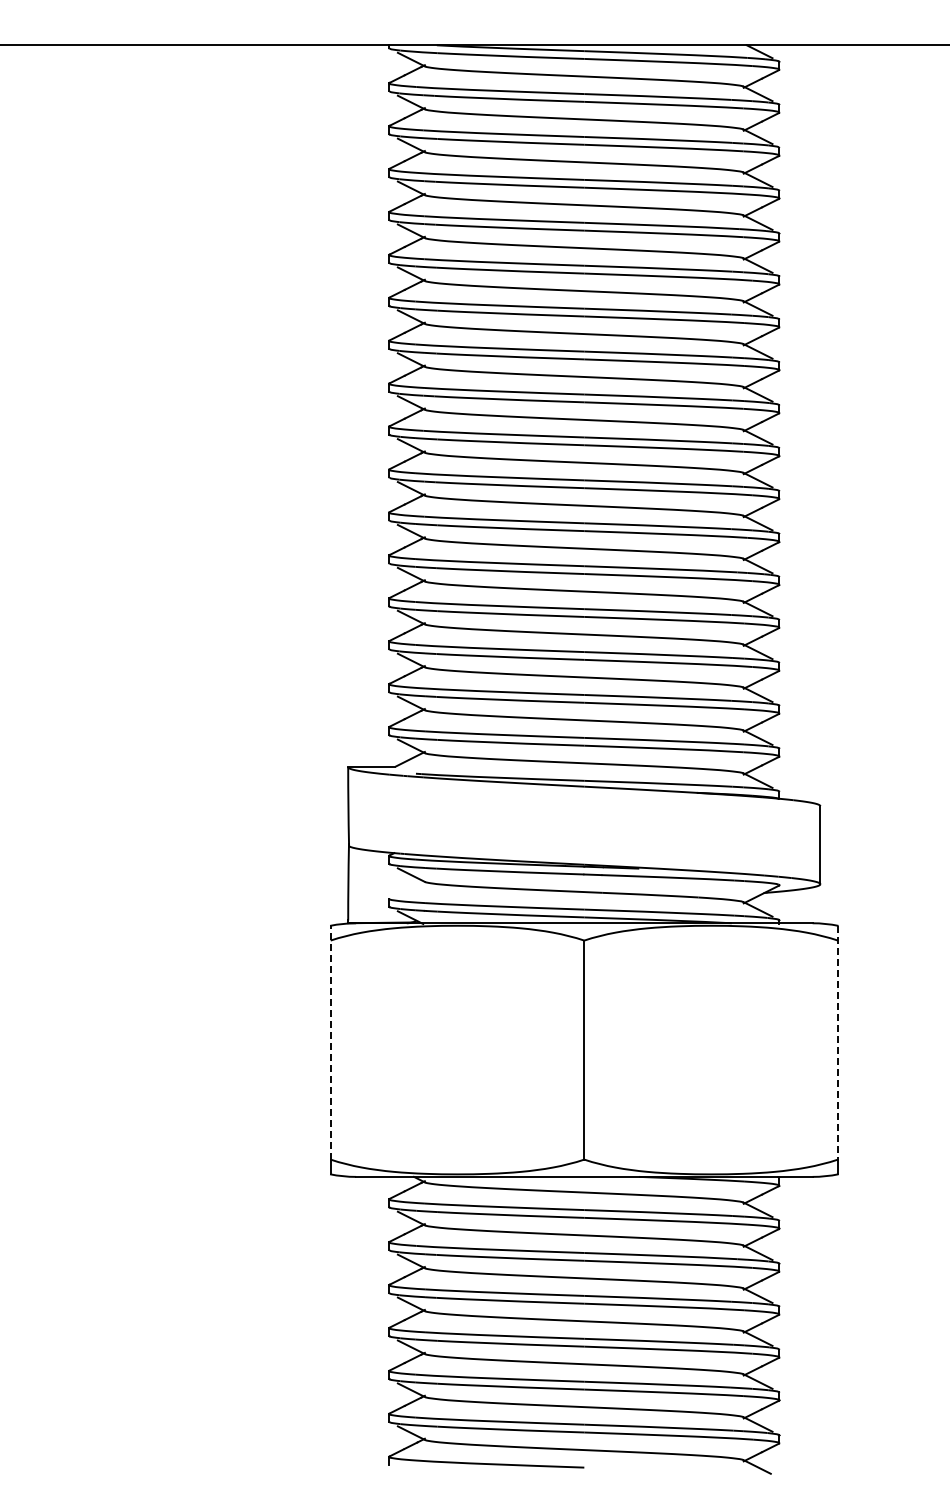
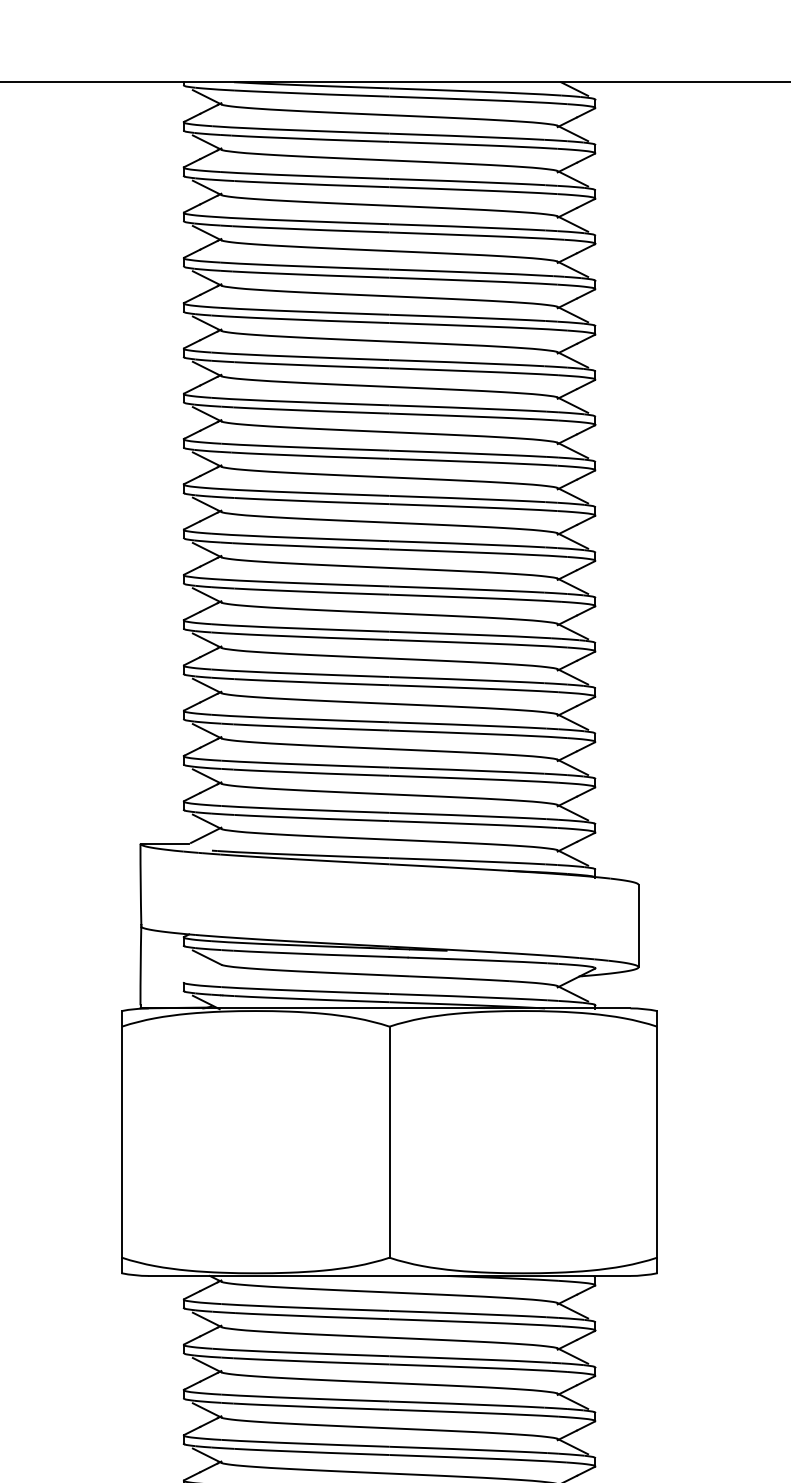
line: (330, 1042) -> (121, 1134), dashed -> solid
line: (837, 1042) -> (656, 1134), dashed -> solid

